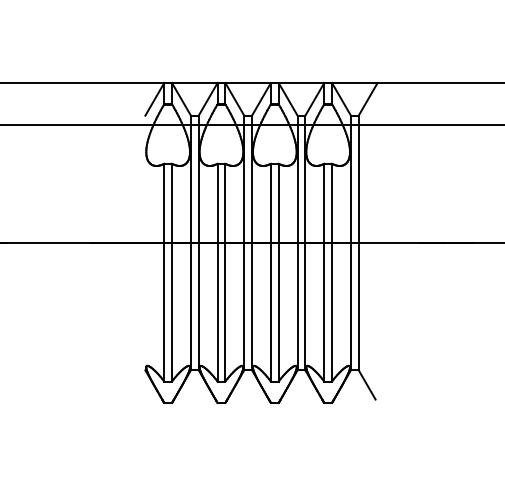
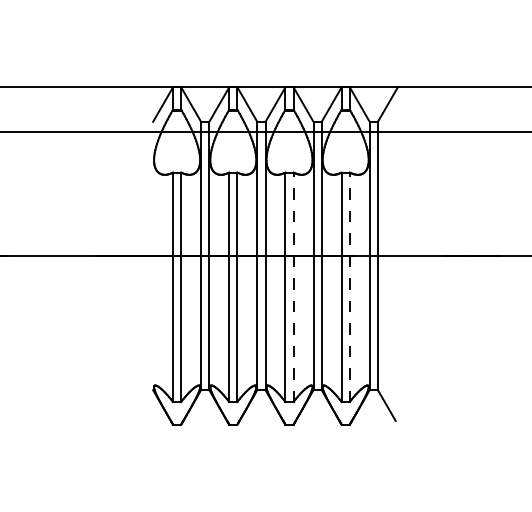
line: (278, 272) -> (293, 287), solid -> dashed
line: (332, 272) -> (350, 287), solid -> dashed

